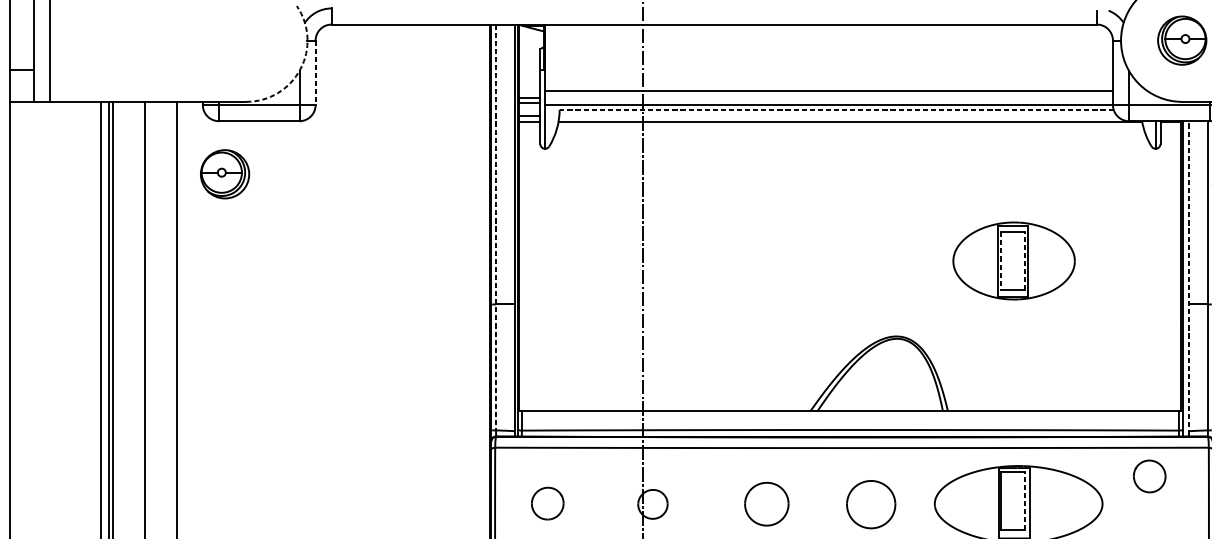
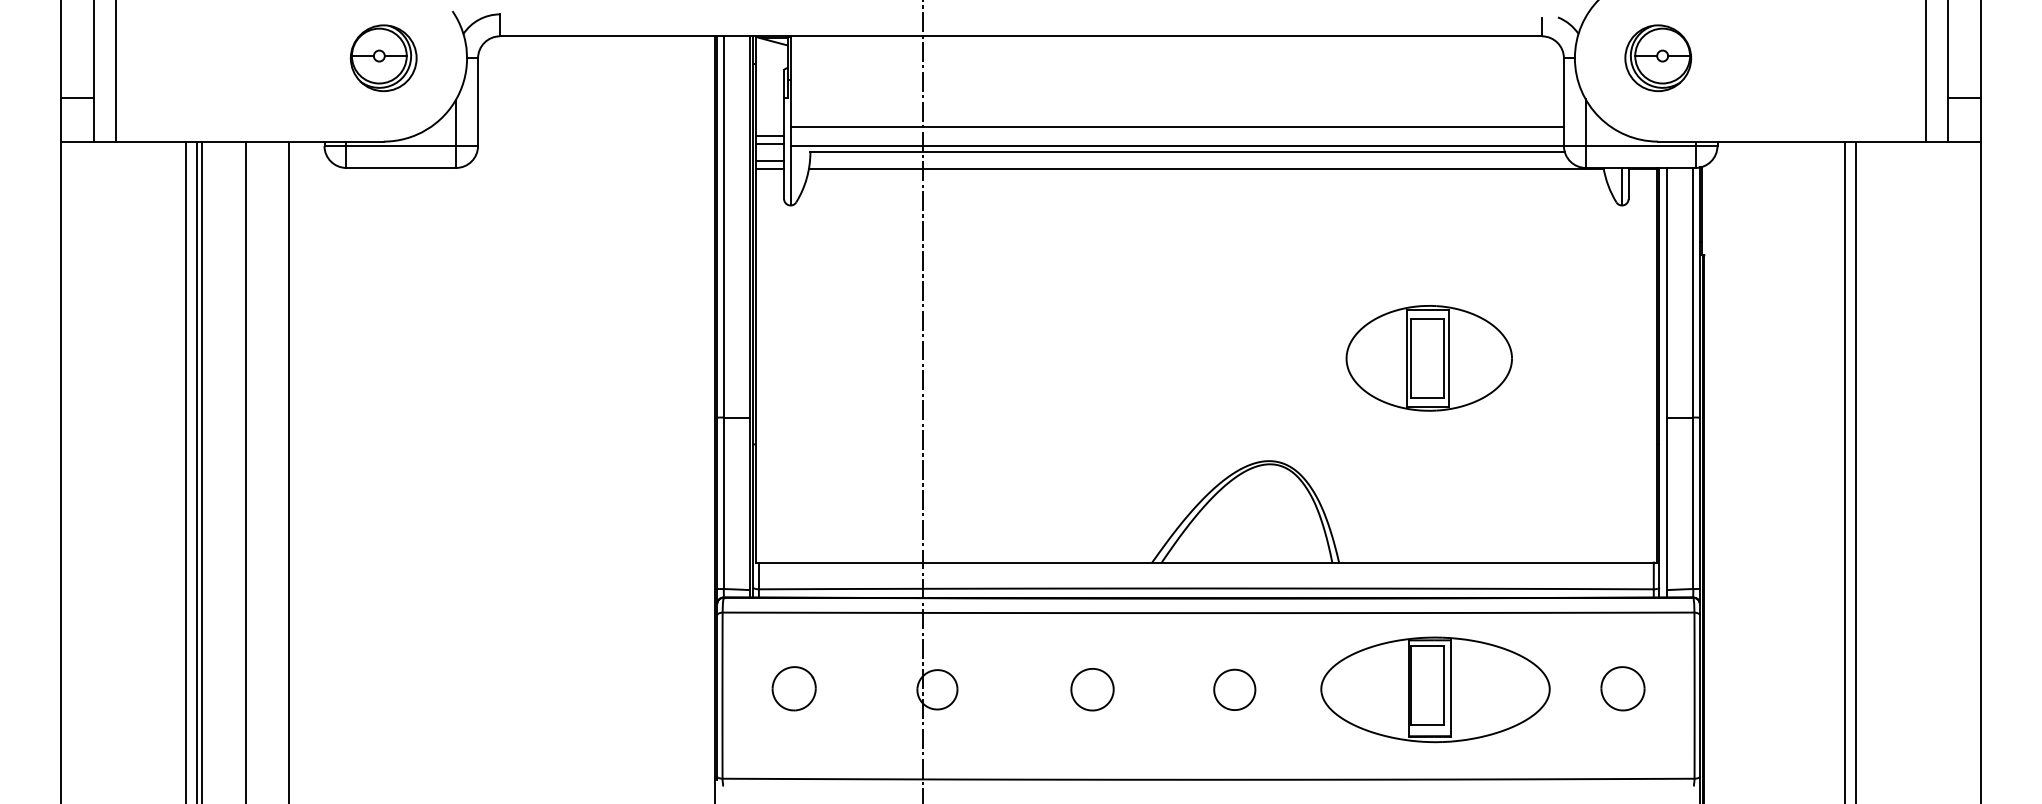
arc: (300, 69) -> (457, 97), dashed -> solid
line: (315, 73) -> (478, 102), dashed -> solid
line: (836, 109) -> (1187, 152), dashed -> solid
part: (224, 174) -> (383, 58), moved
line: (495, 228) -> (723, 313), dashed -> solid
line: (1001, 261) -> (1411, 359), dashed -> solid
line: (1025, 261) -> (1444, 358), dashed -> solid
line: (1189, 278) -> (1667, 381), dashed -> solid
part: (1149, 476) -> (1622, 688), moved
line: (1025, 500) -> (1444, 684), dashed -> solid
part: (766, 504) -> (1092, 689), size x0.71
part: (871, 504) -> (1234, 689), size x0.62

